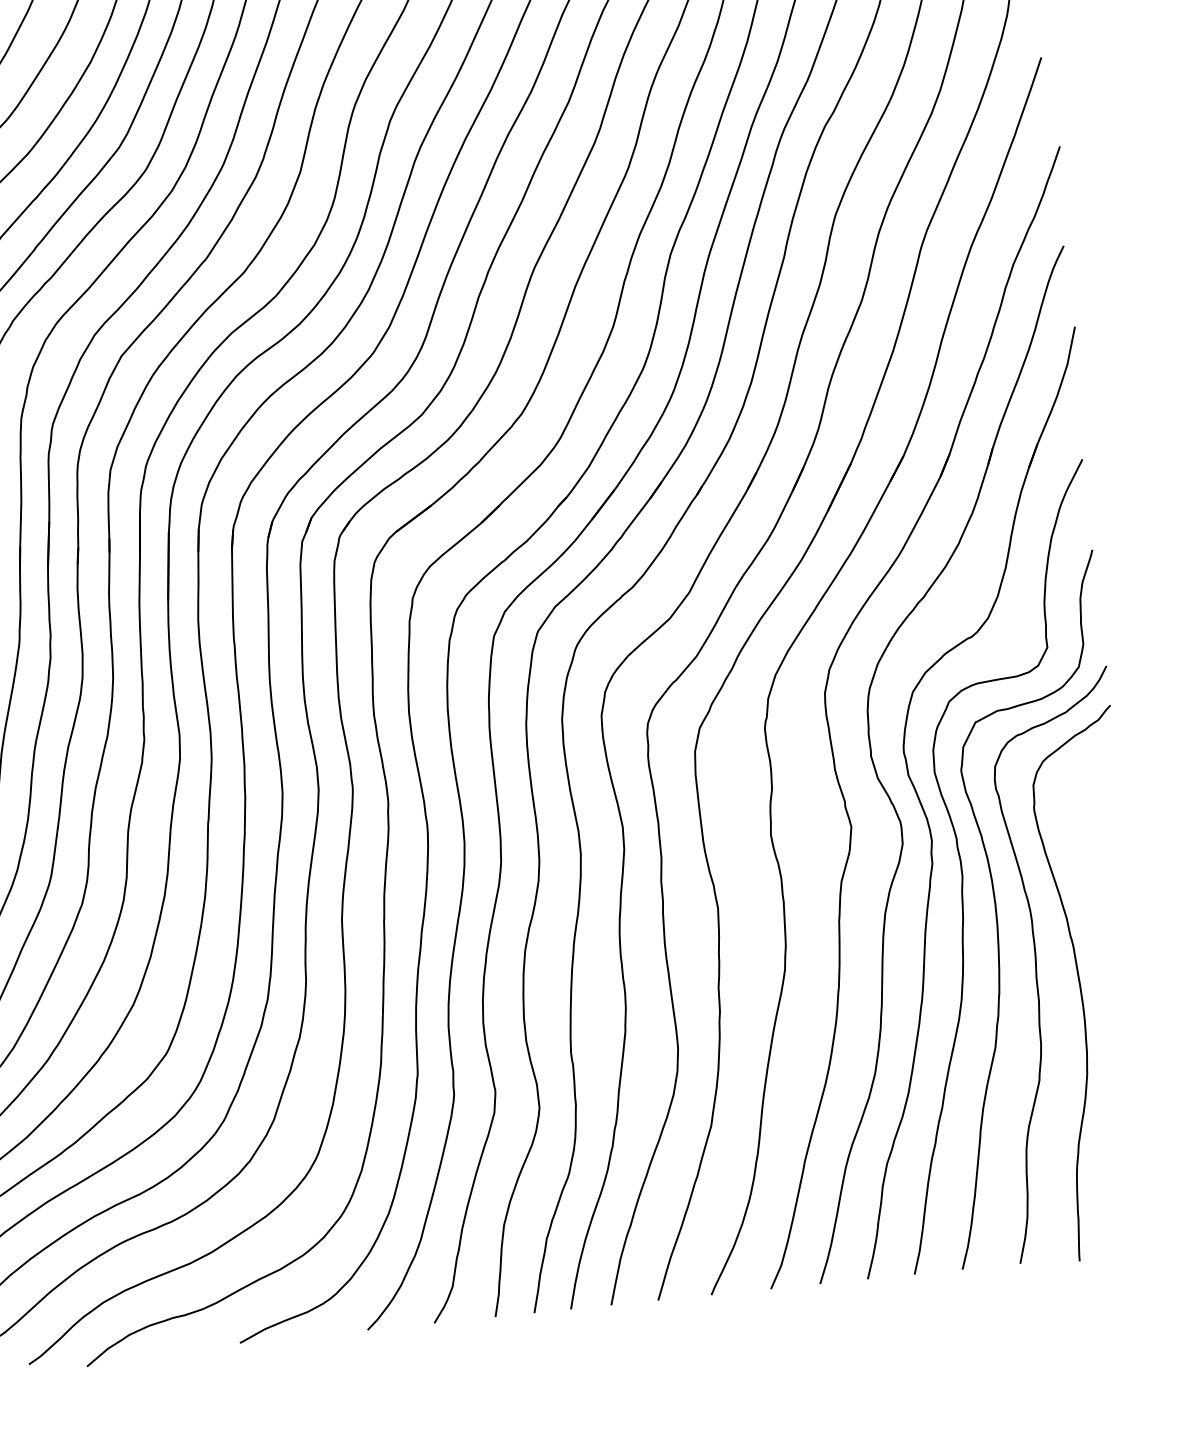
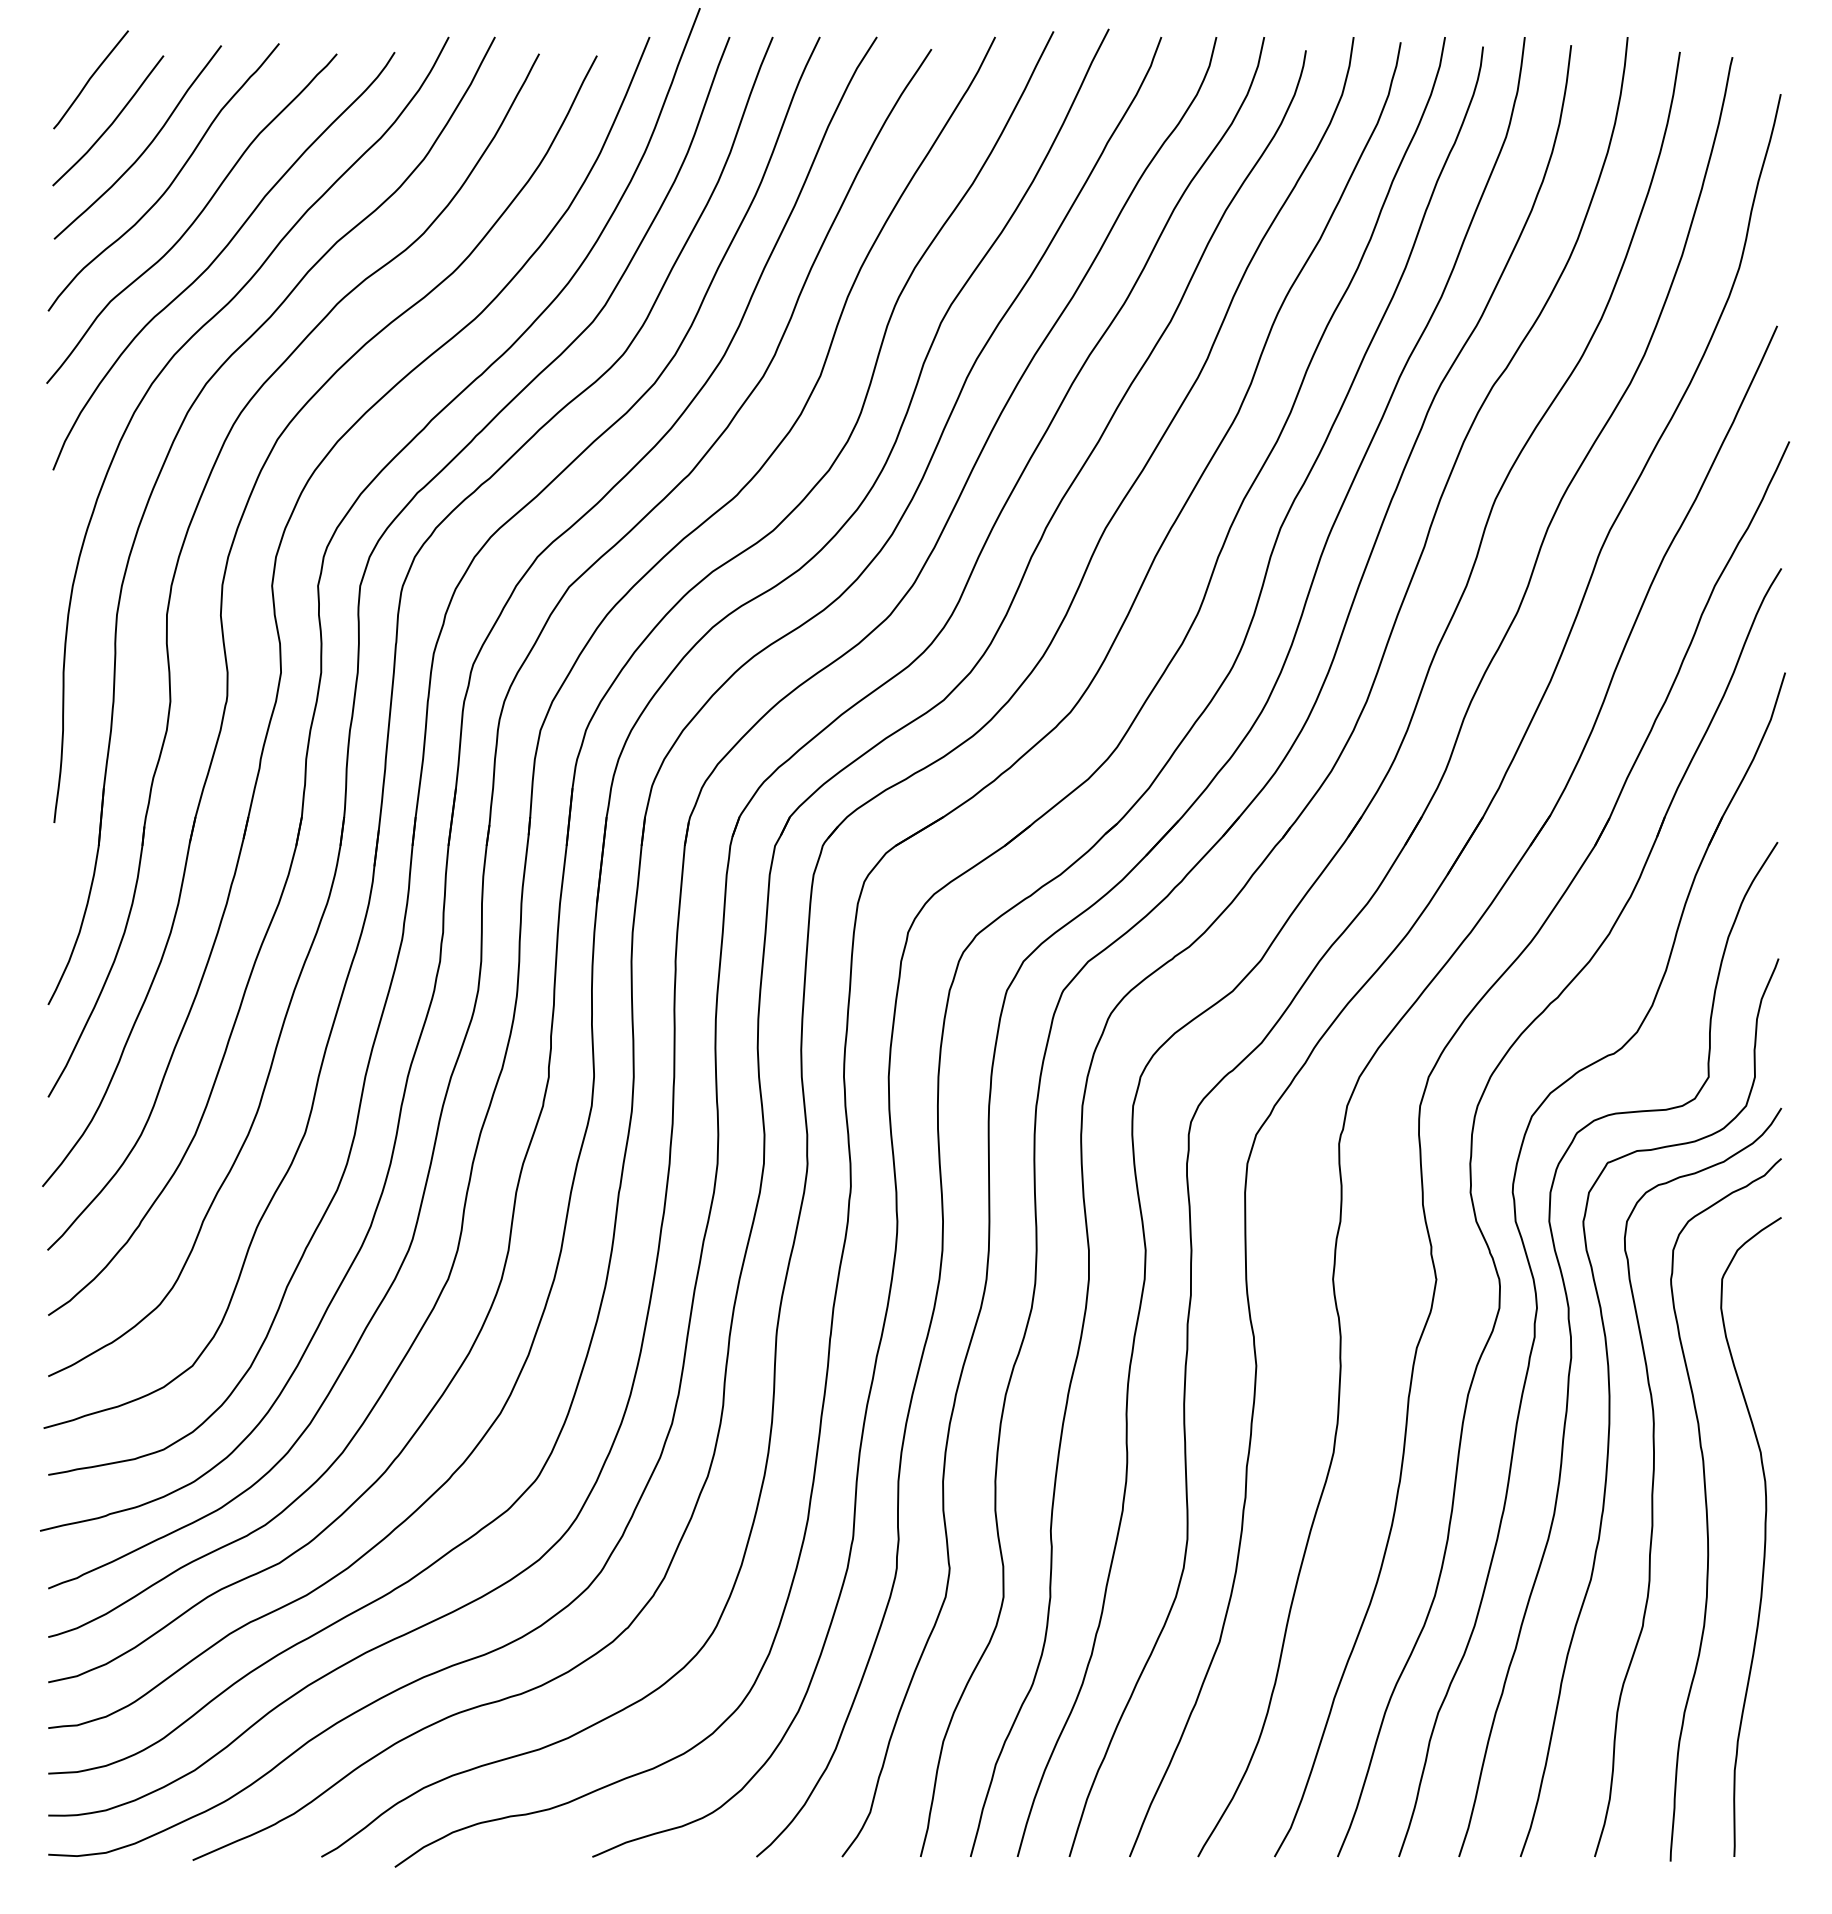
curve: (1127, 1000) -> (1764, 1536), added

